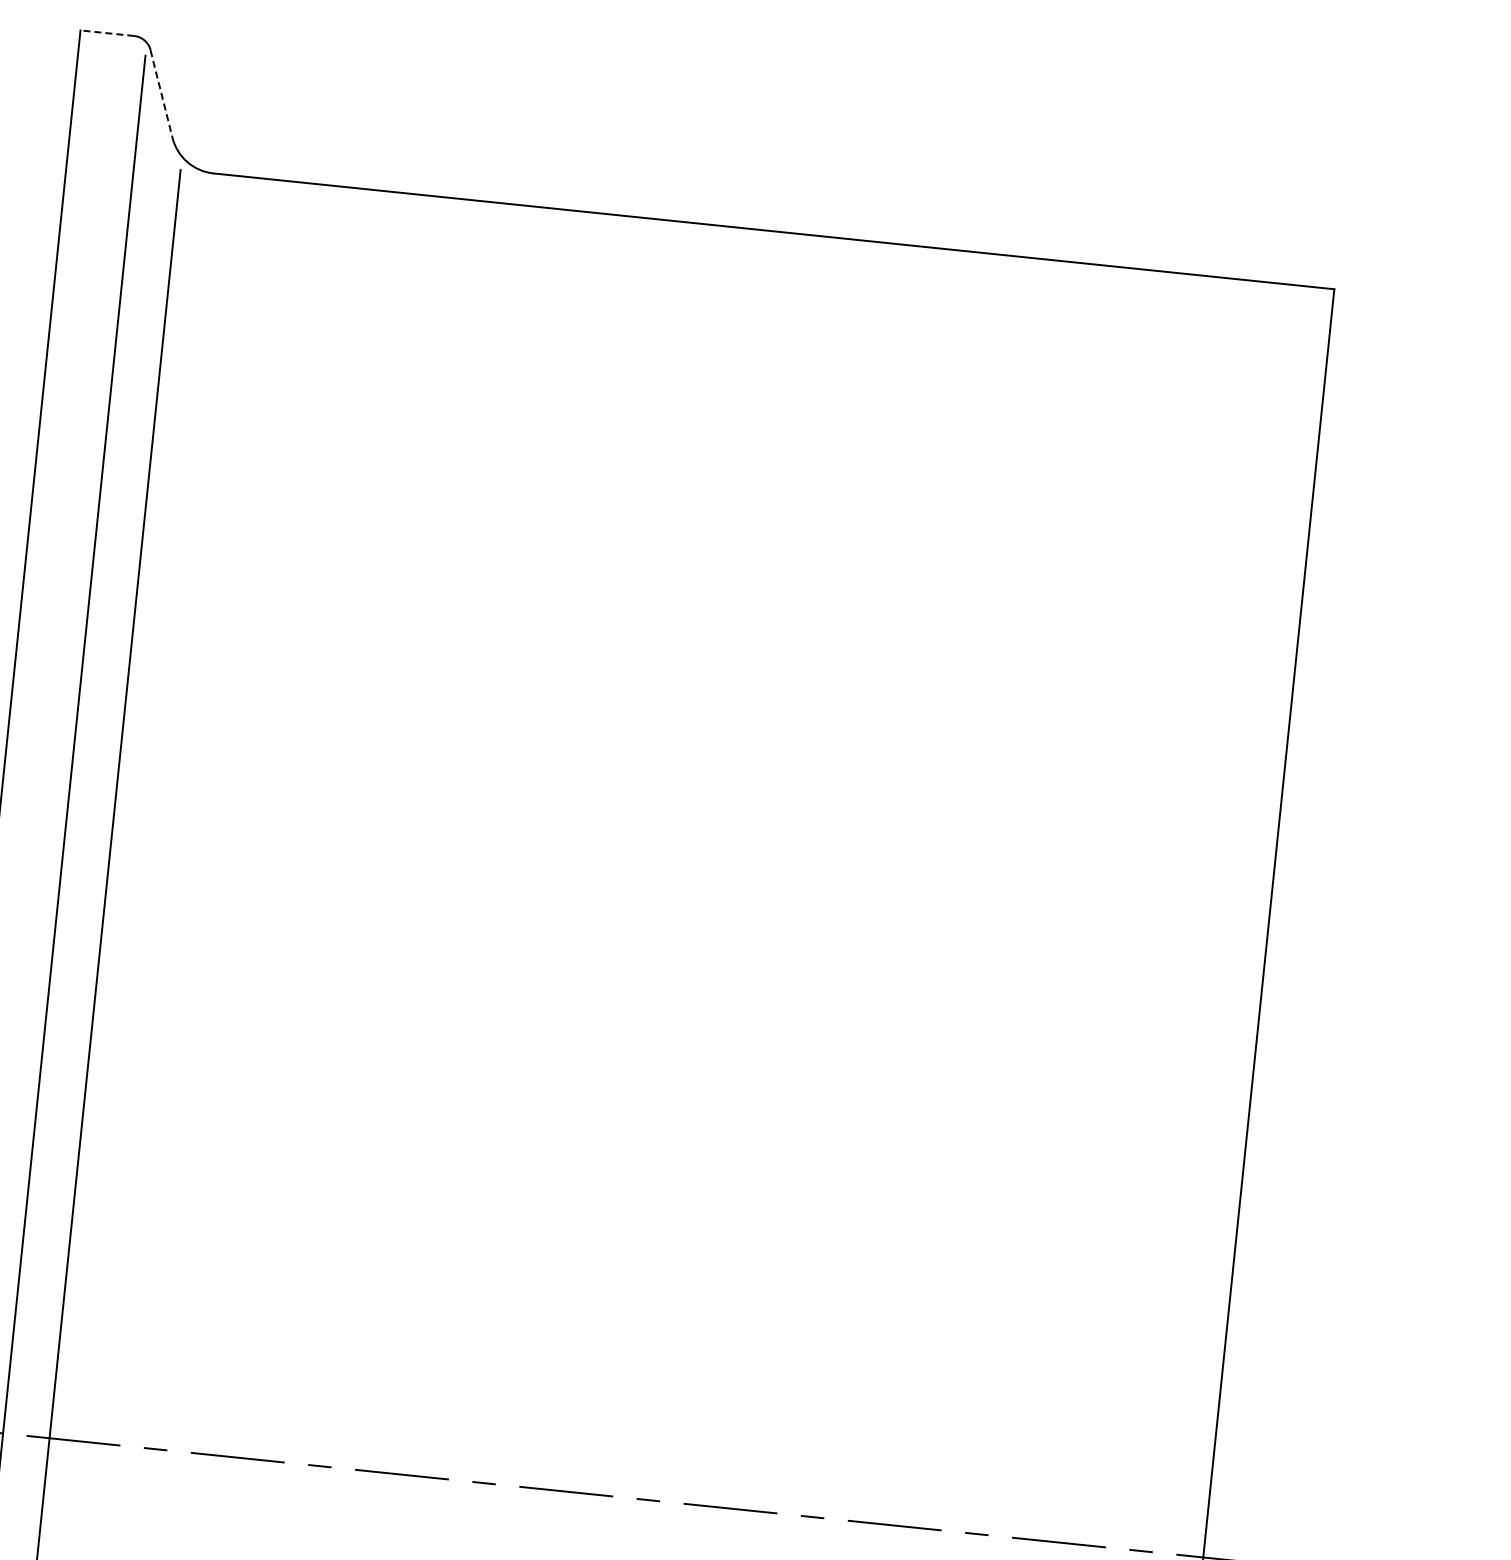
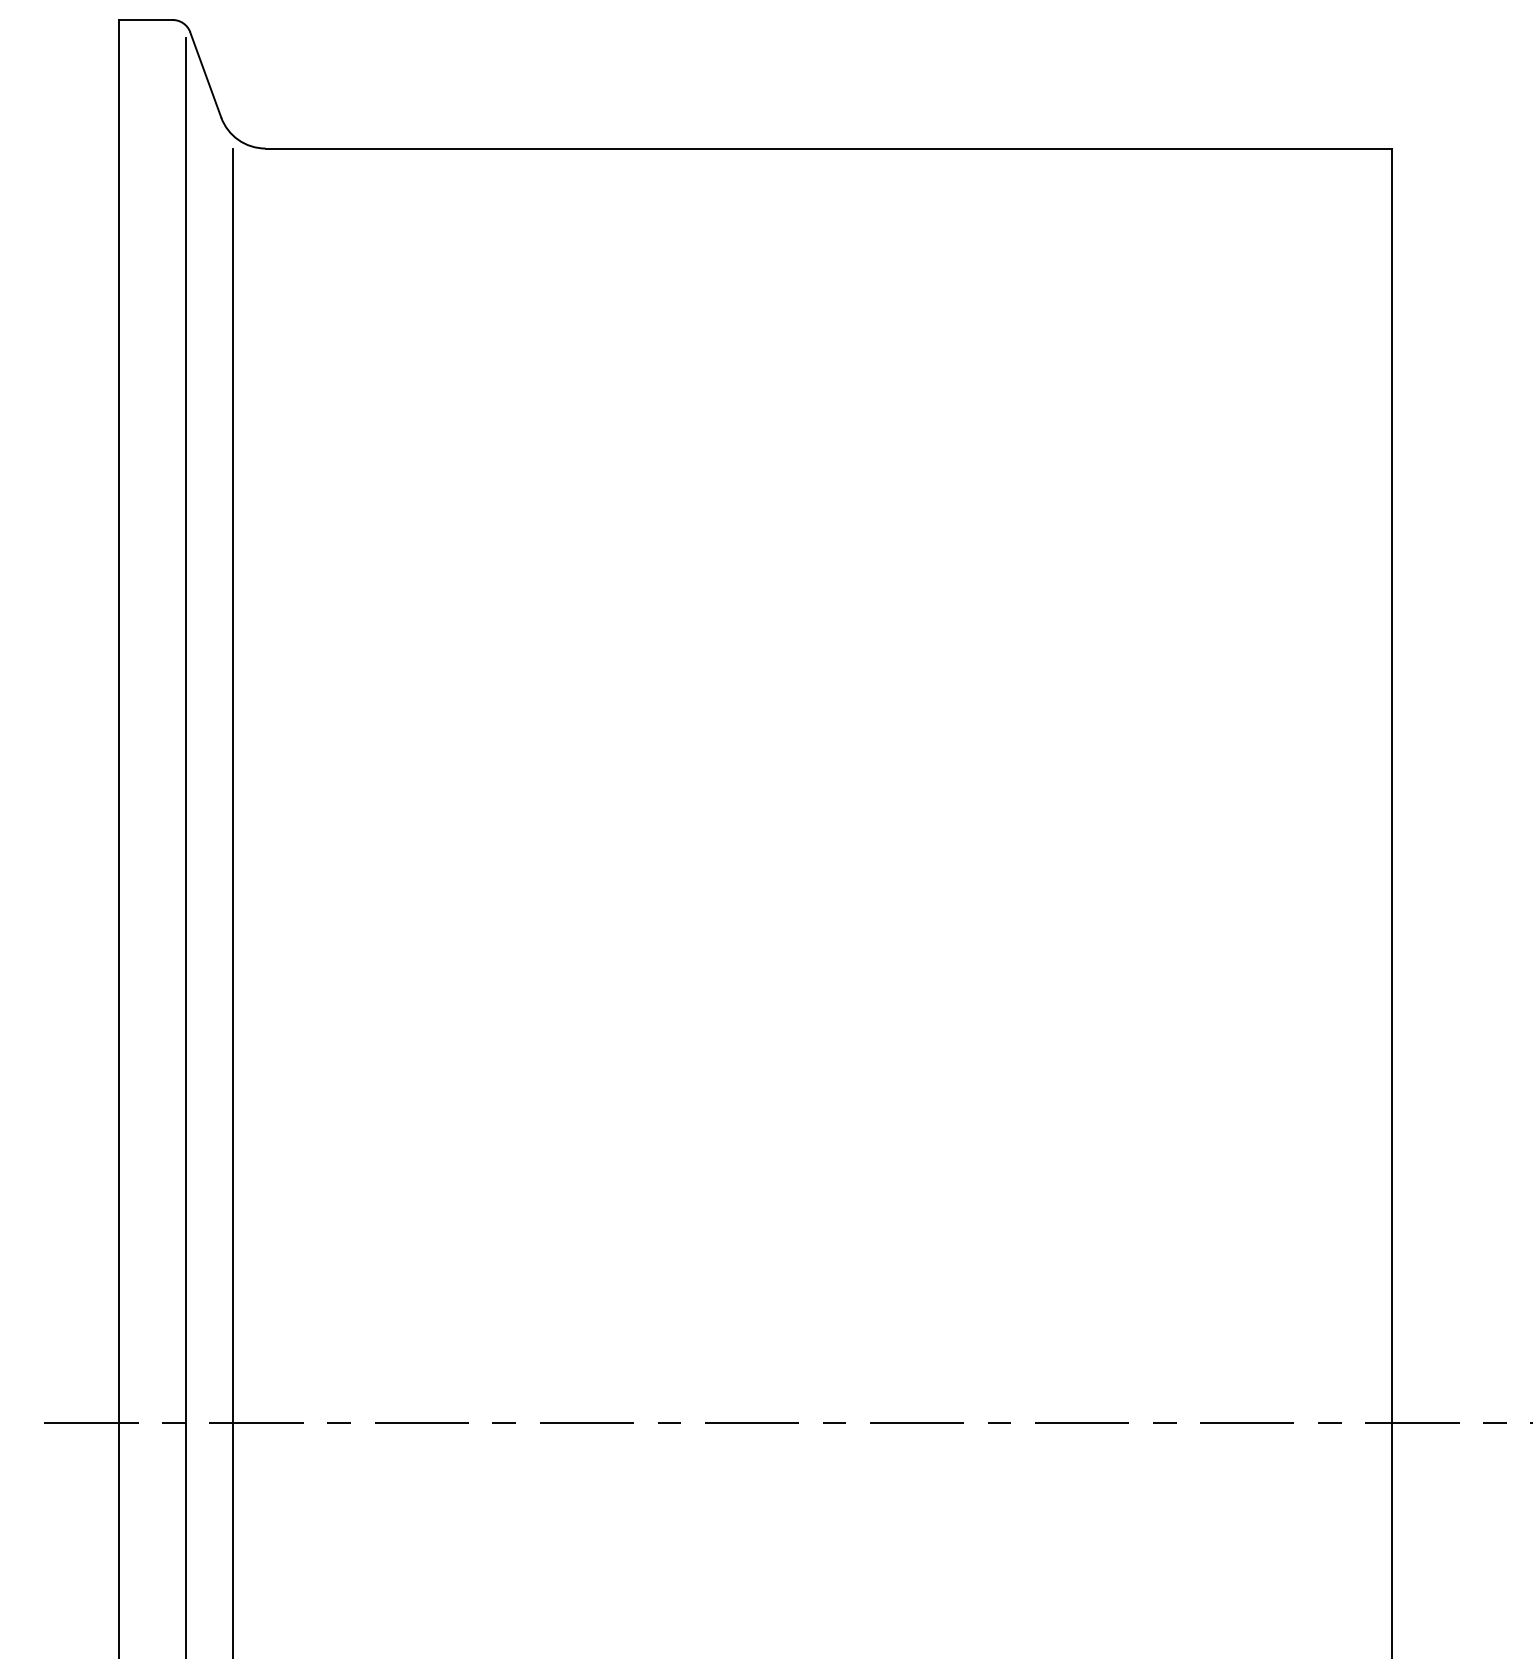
line: (107, 32) -> (145, 19), dashed -> solid
line: (161, 94) -> (205, 75), dashed -> solid

